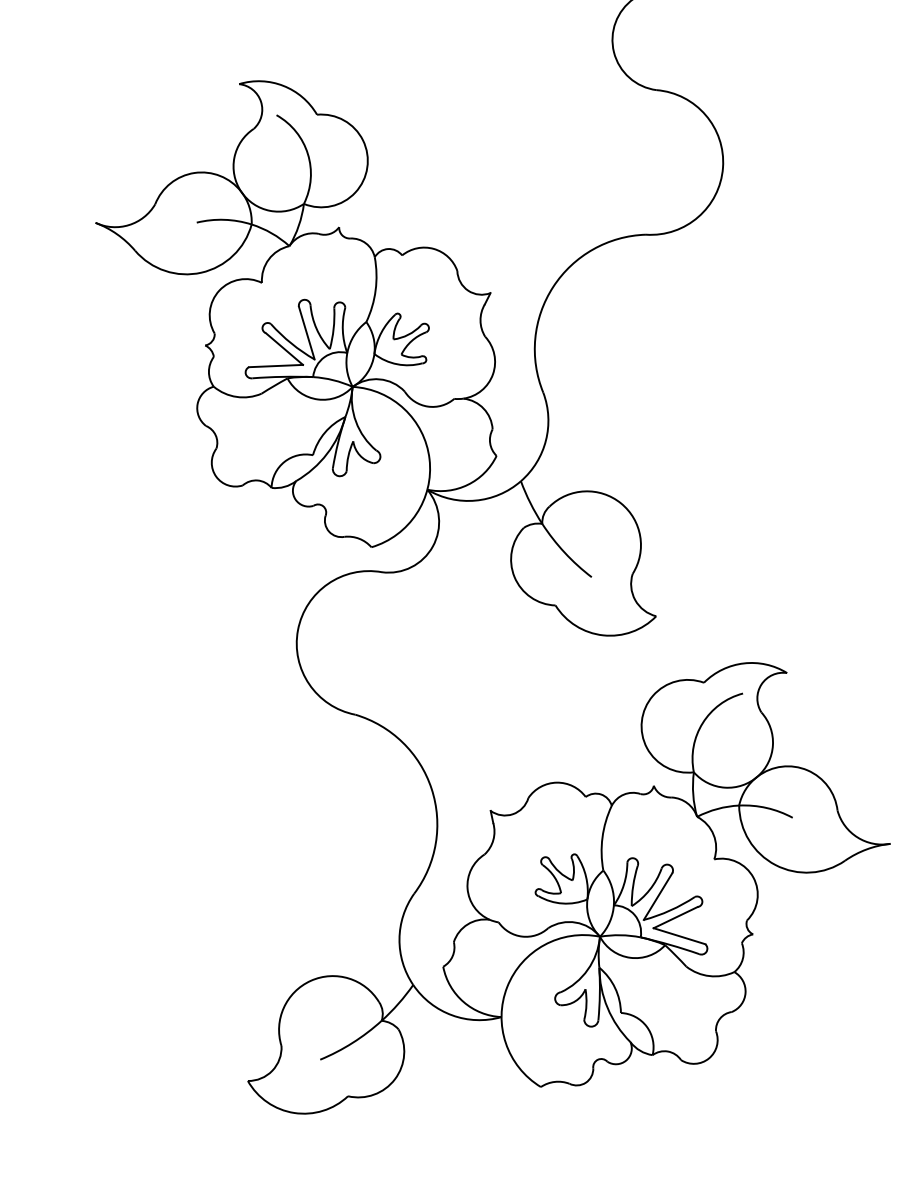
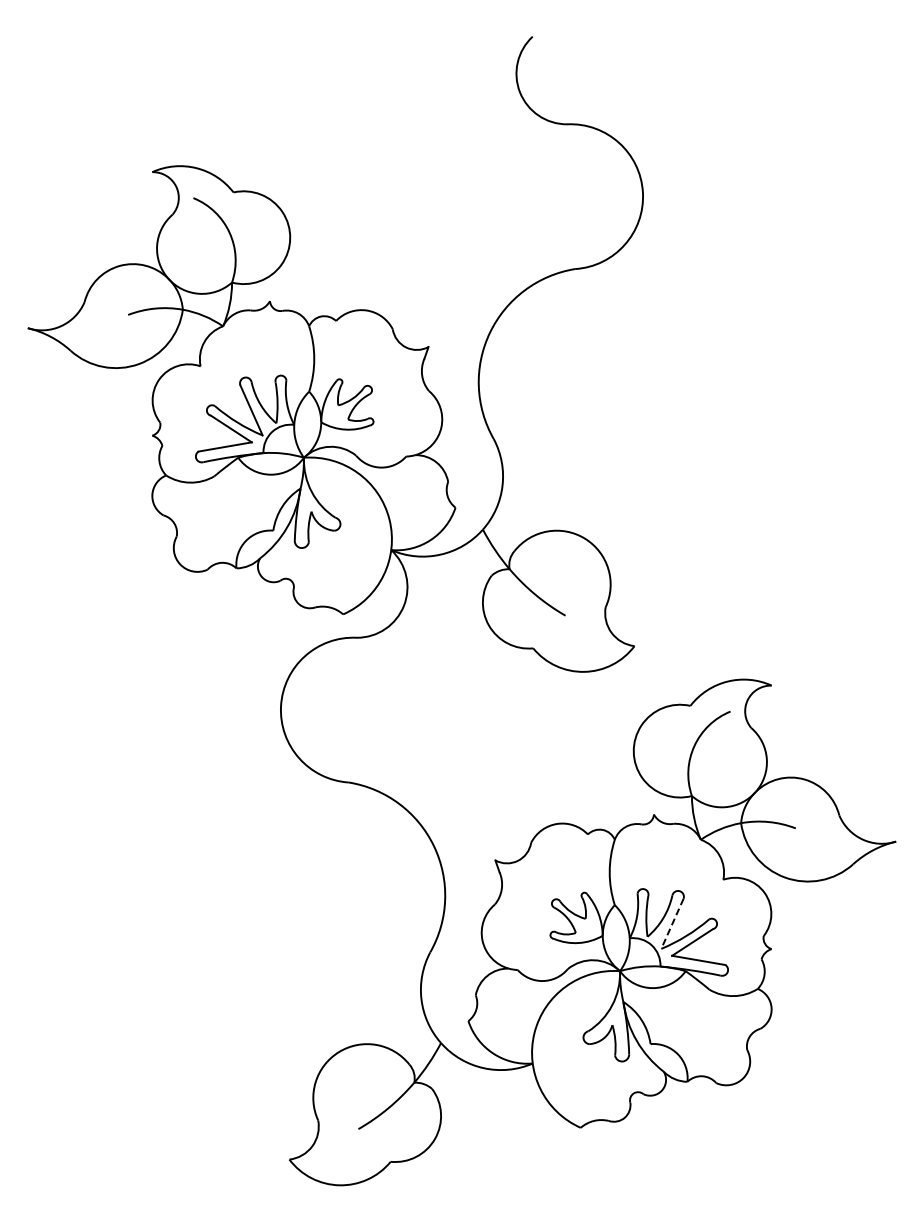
line: (658, 897) -> (672, 924), solid -> dashed

